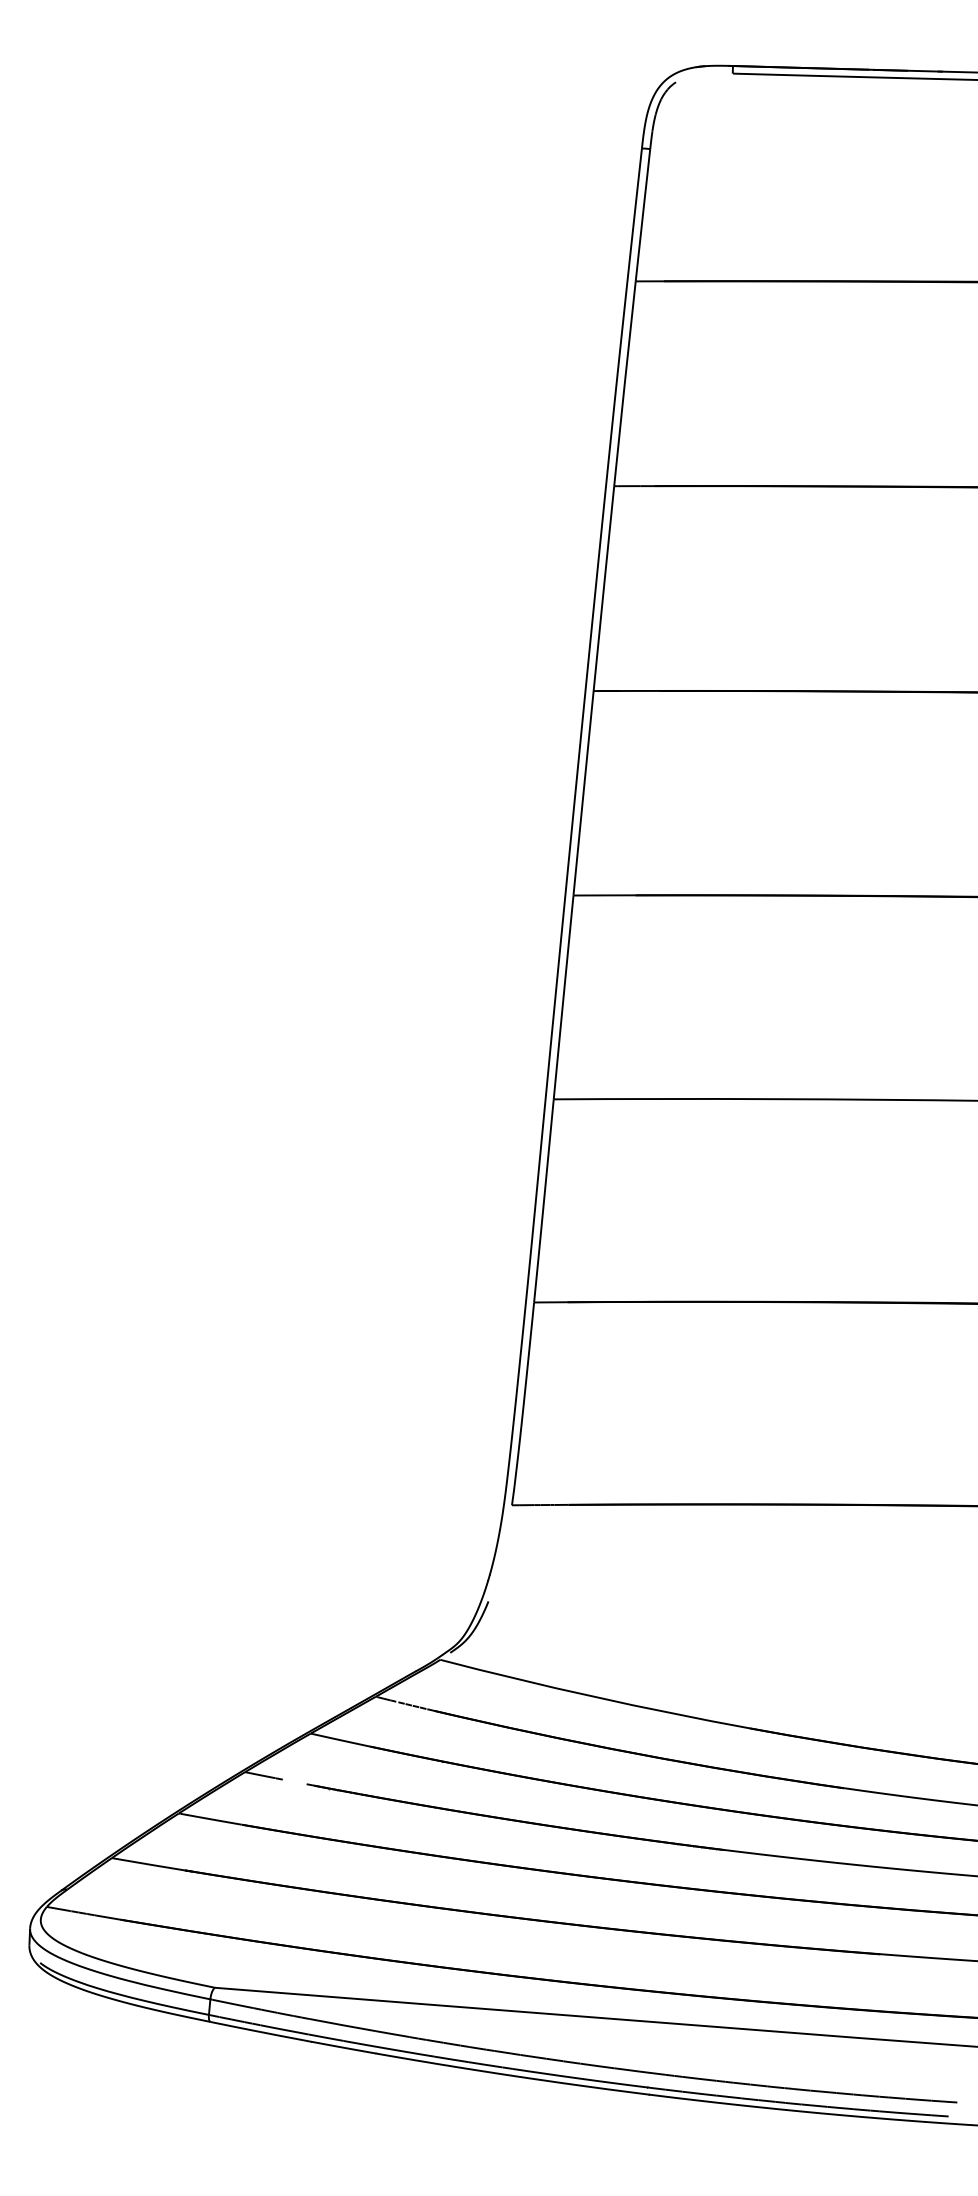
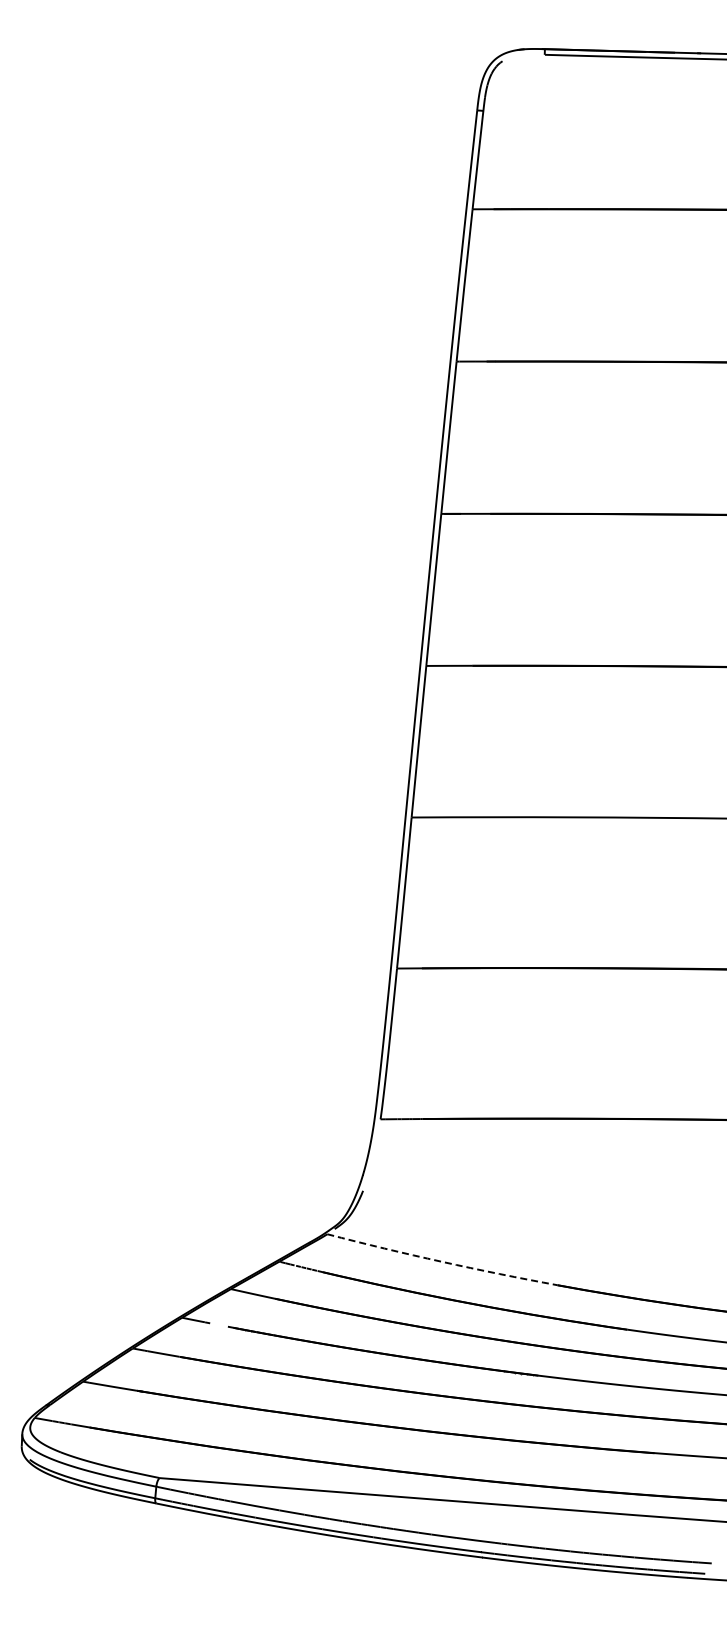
arc: (593, 1696) -> (441, 1261), solid -> dashed

